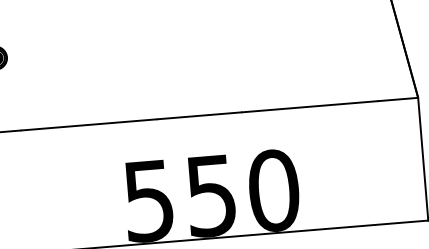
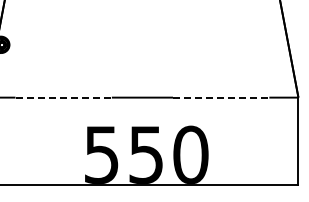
line: (310, 106) -> (221, 97), solid -> dashed
line: (90, 124) -> (64, 97), solid -> dashed

